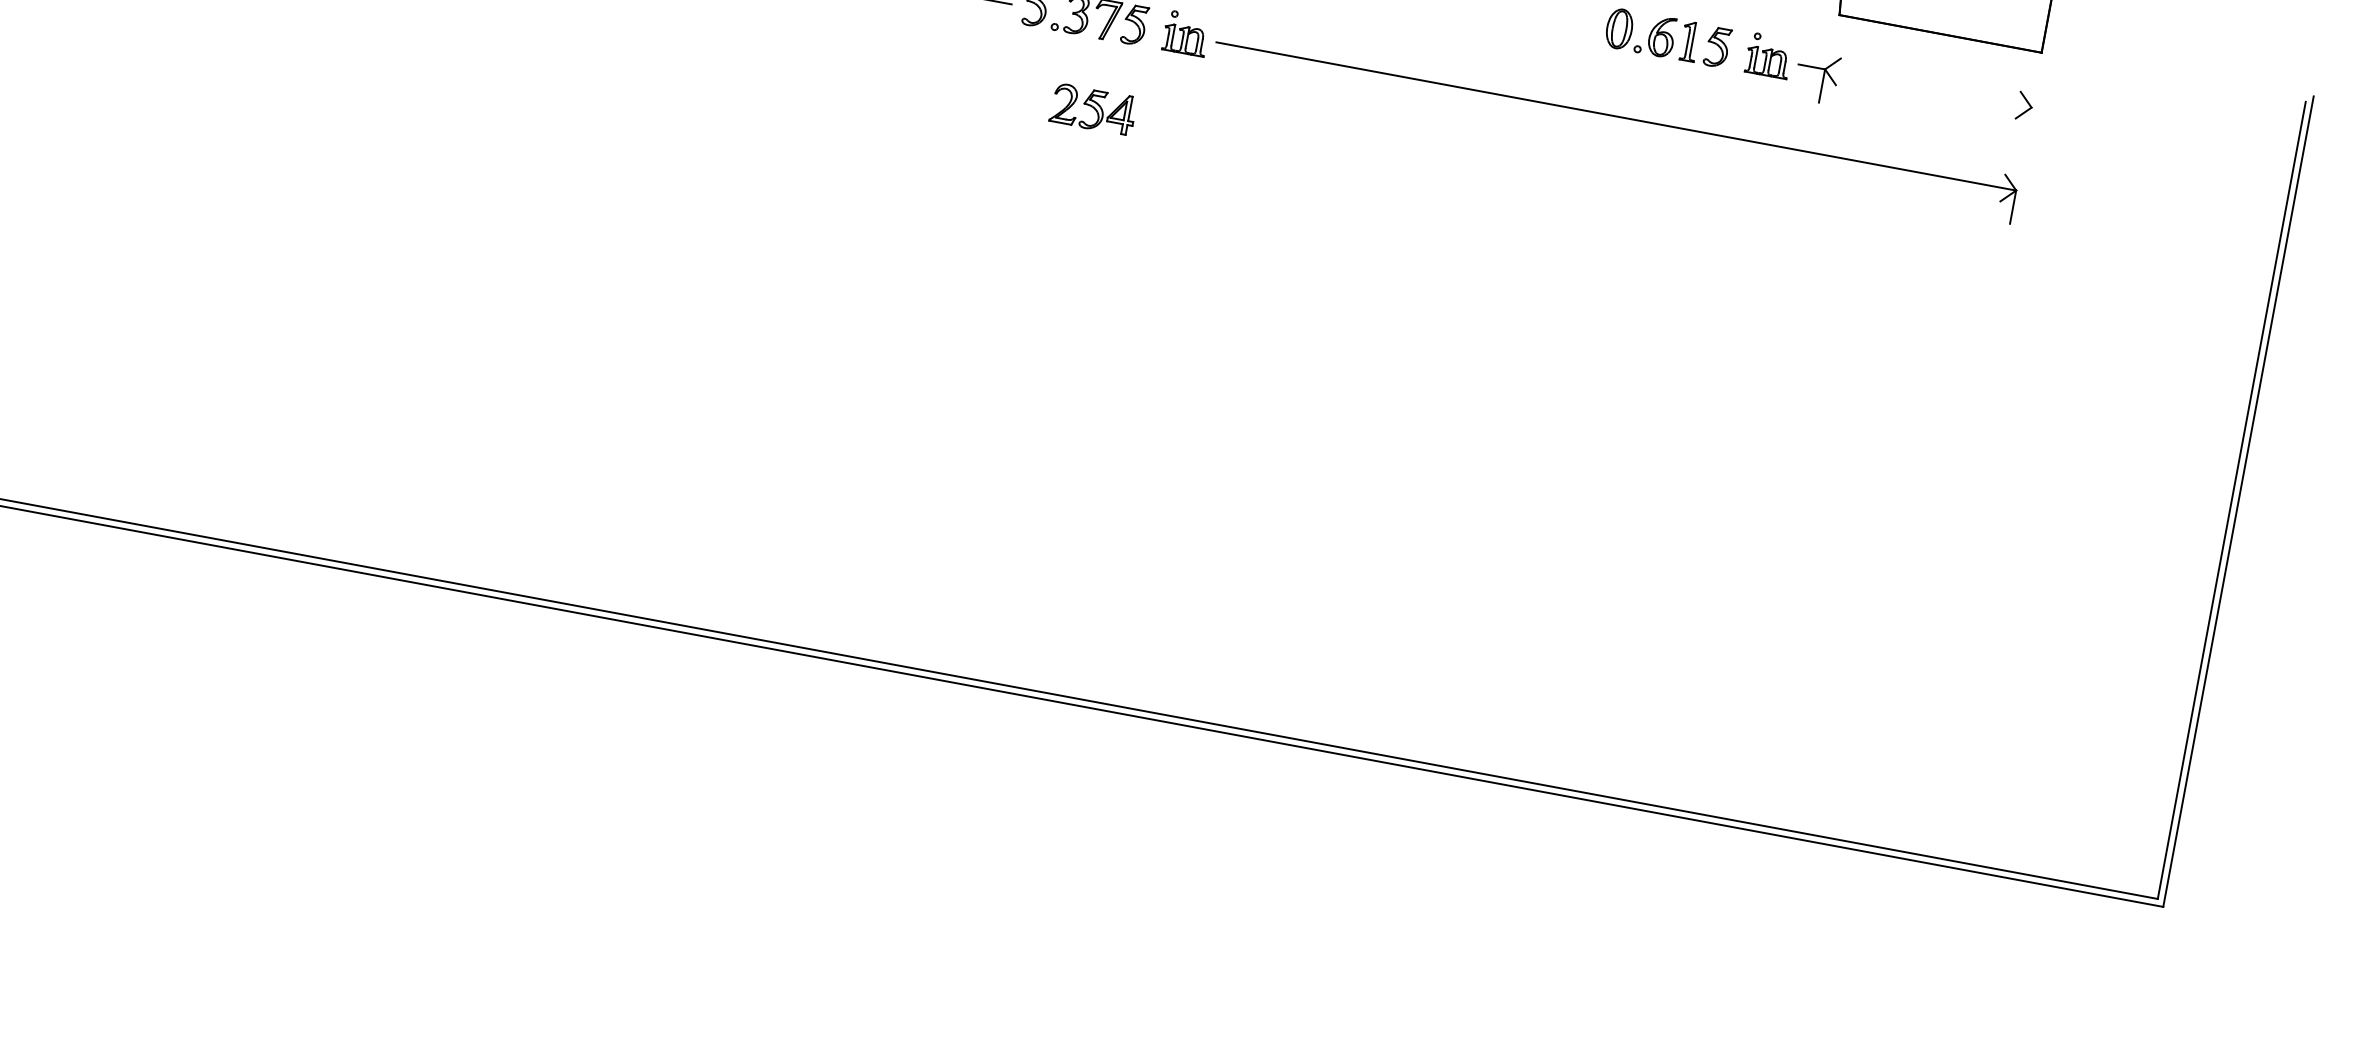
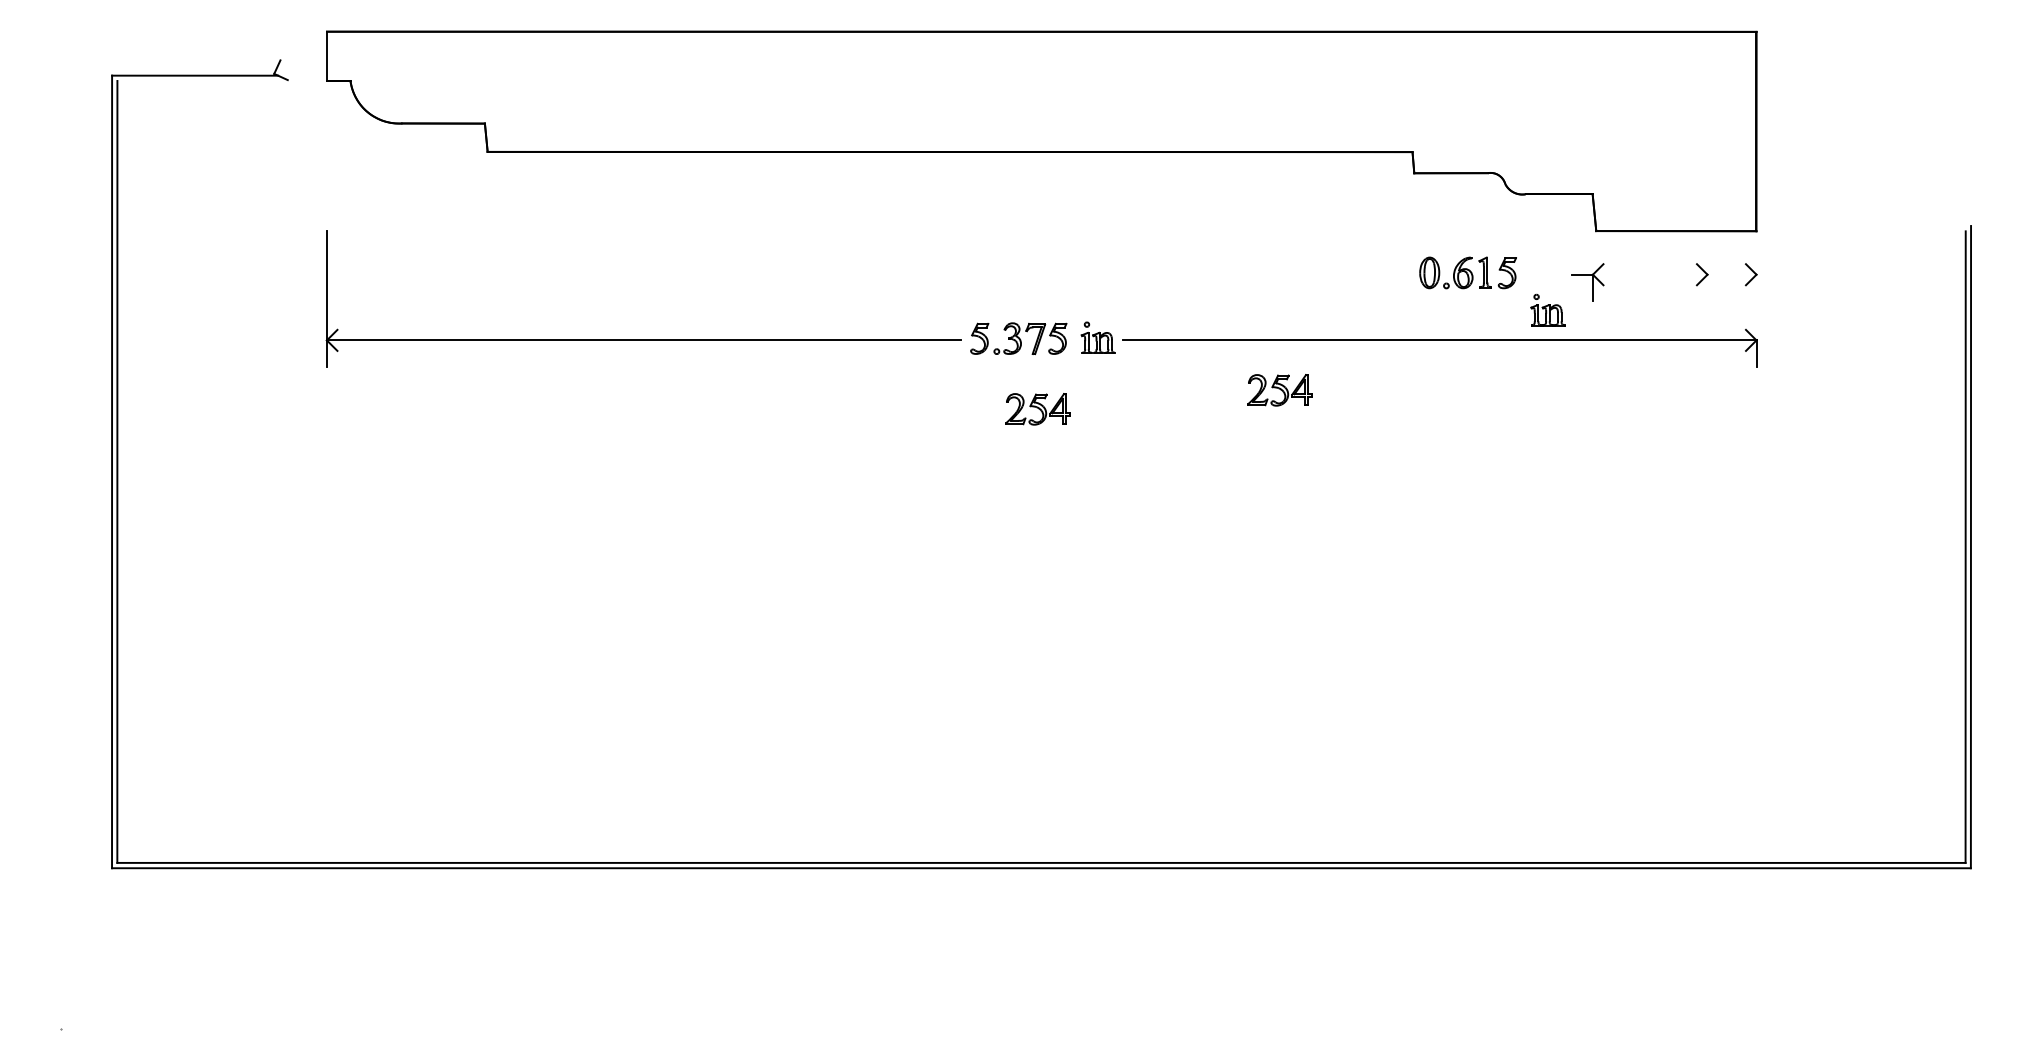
part: (1768, 54) -> (1547, 309), moved
part: (1962, 94) -> (1701, 274), added
part: (1402, 142) -> (1279, 390), added

